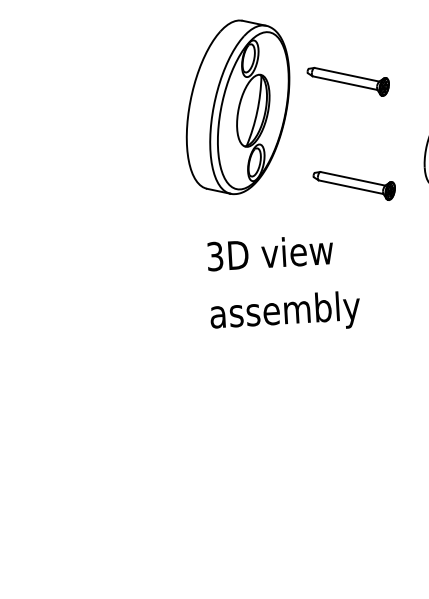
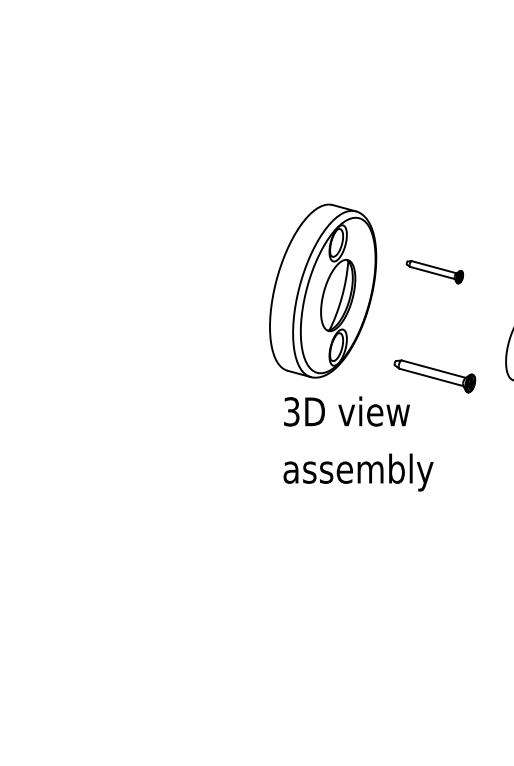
part: (348, 82) -> (434, 272), size x0.7
text: (283, 284) -> (358, 443), moved

